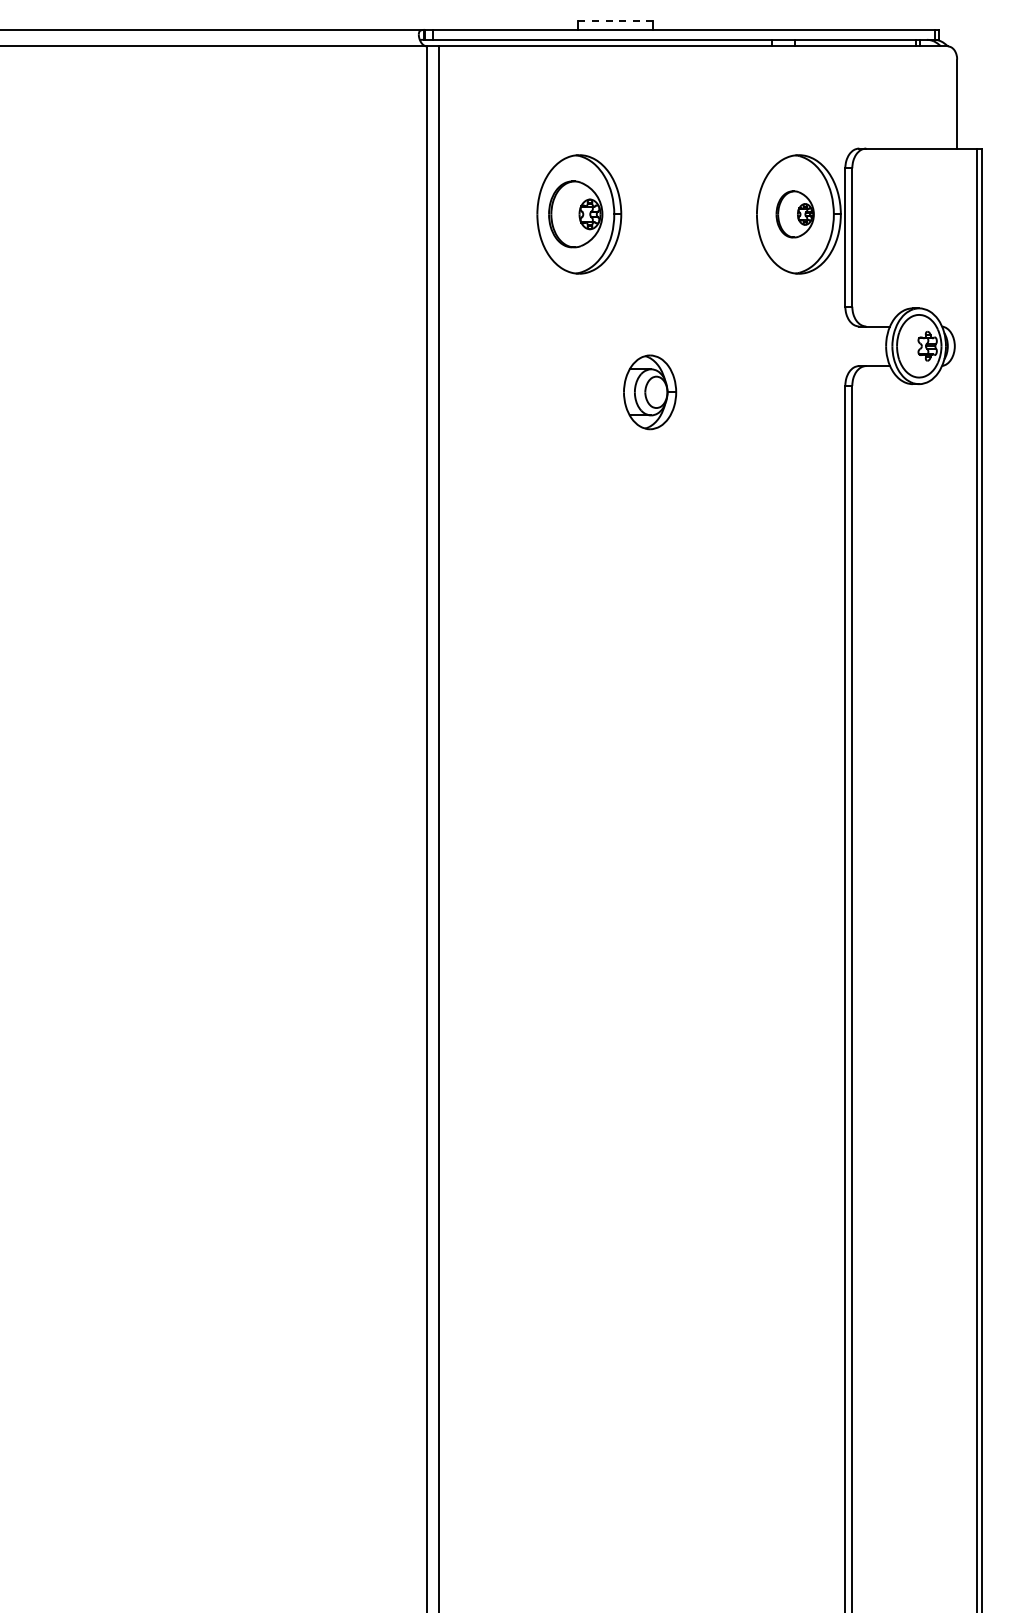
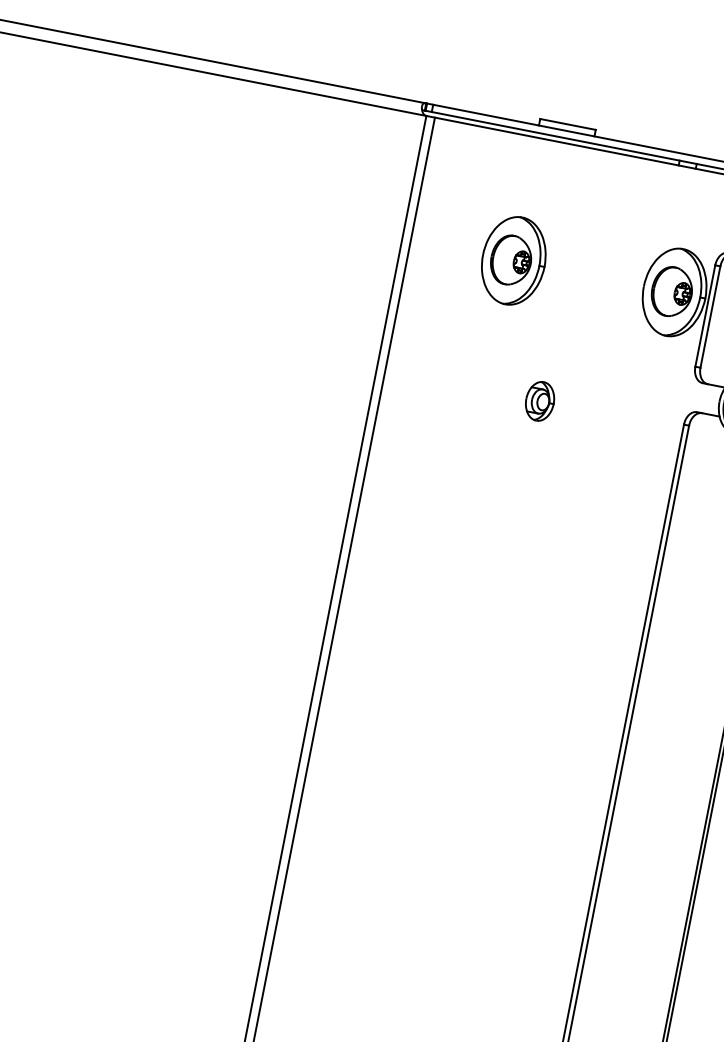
line: (615, 21) -> (568, 124), dashed -> solid
part: (794, 214) -> (671, 291), size x1.43
part: (649, 392) -> (539, 401), size x0.71

